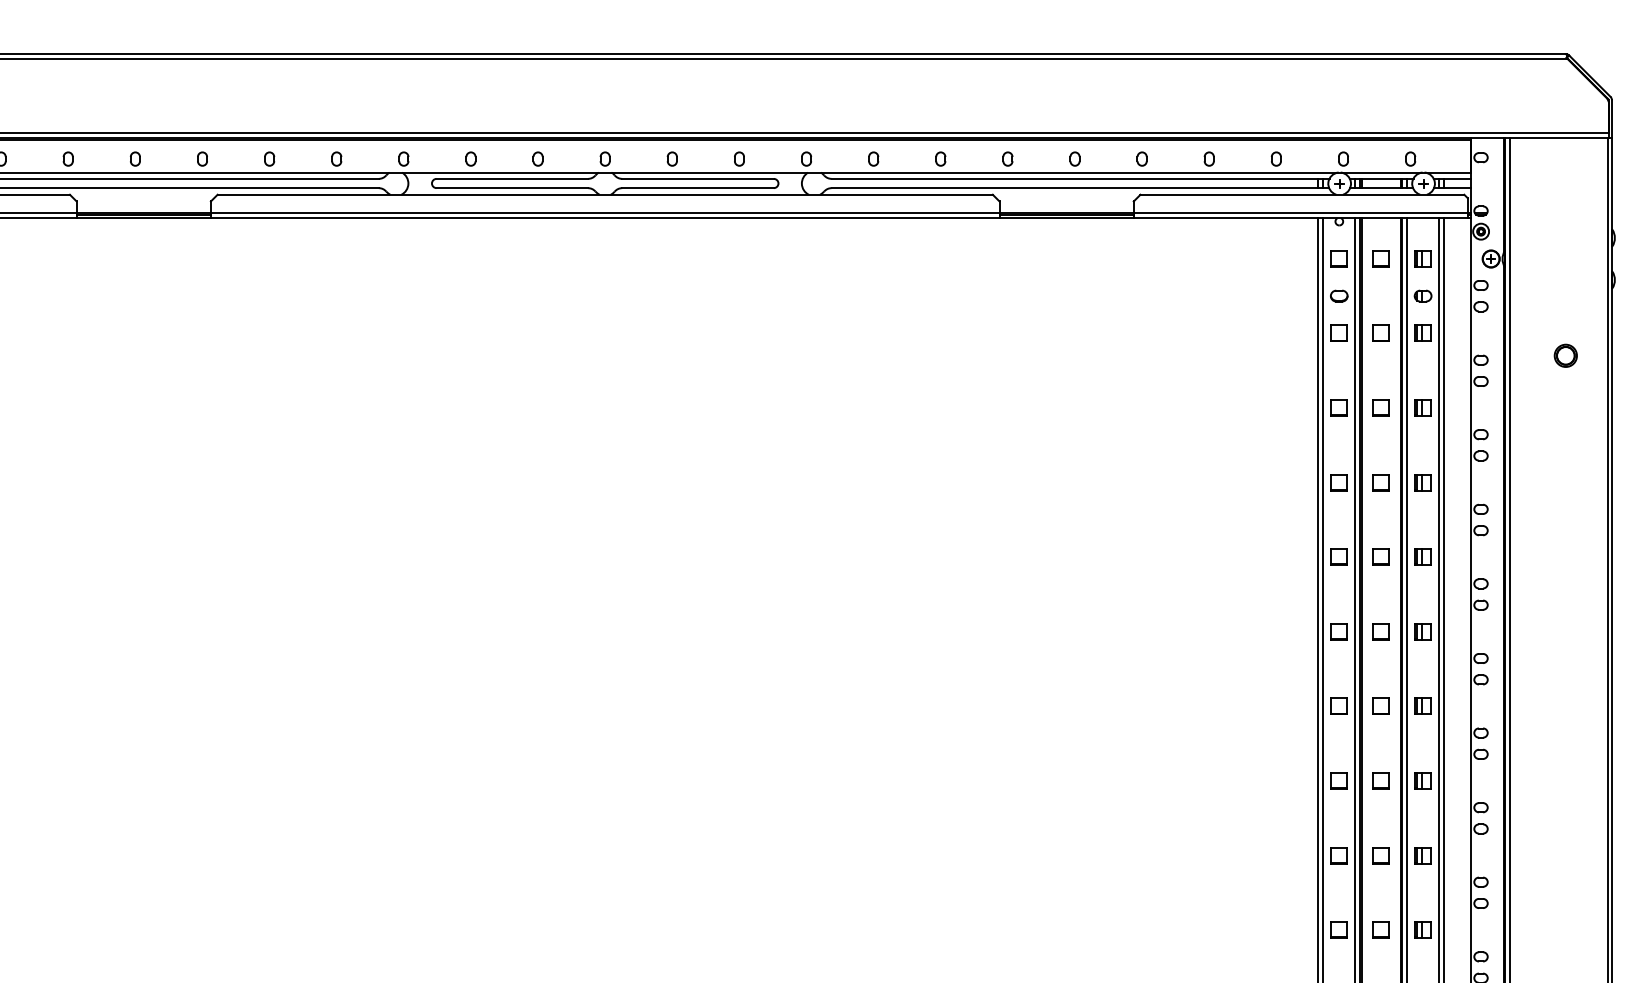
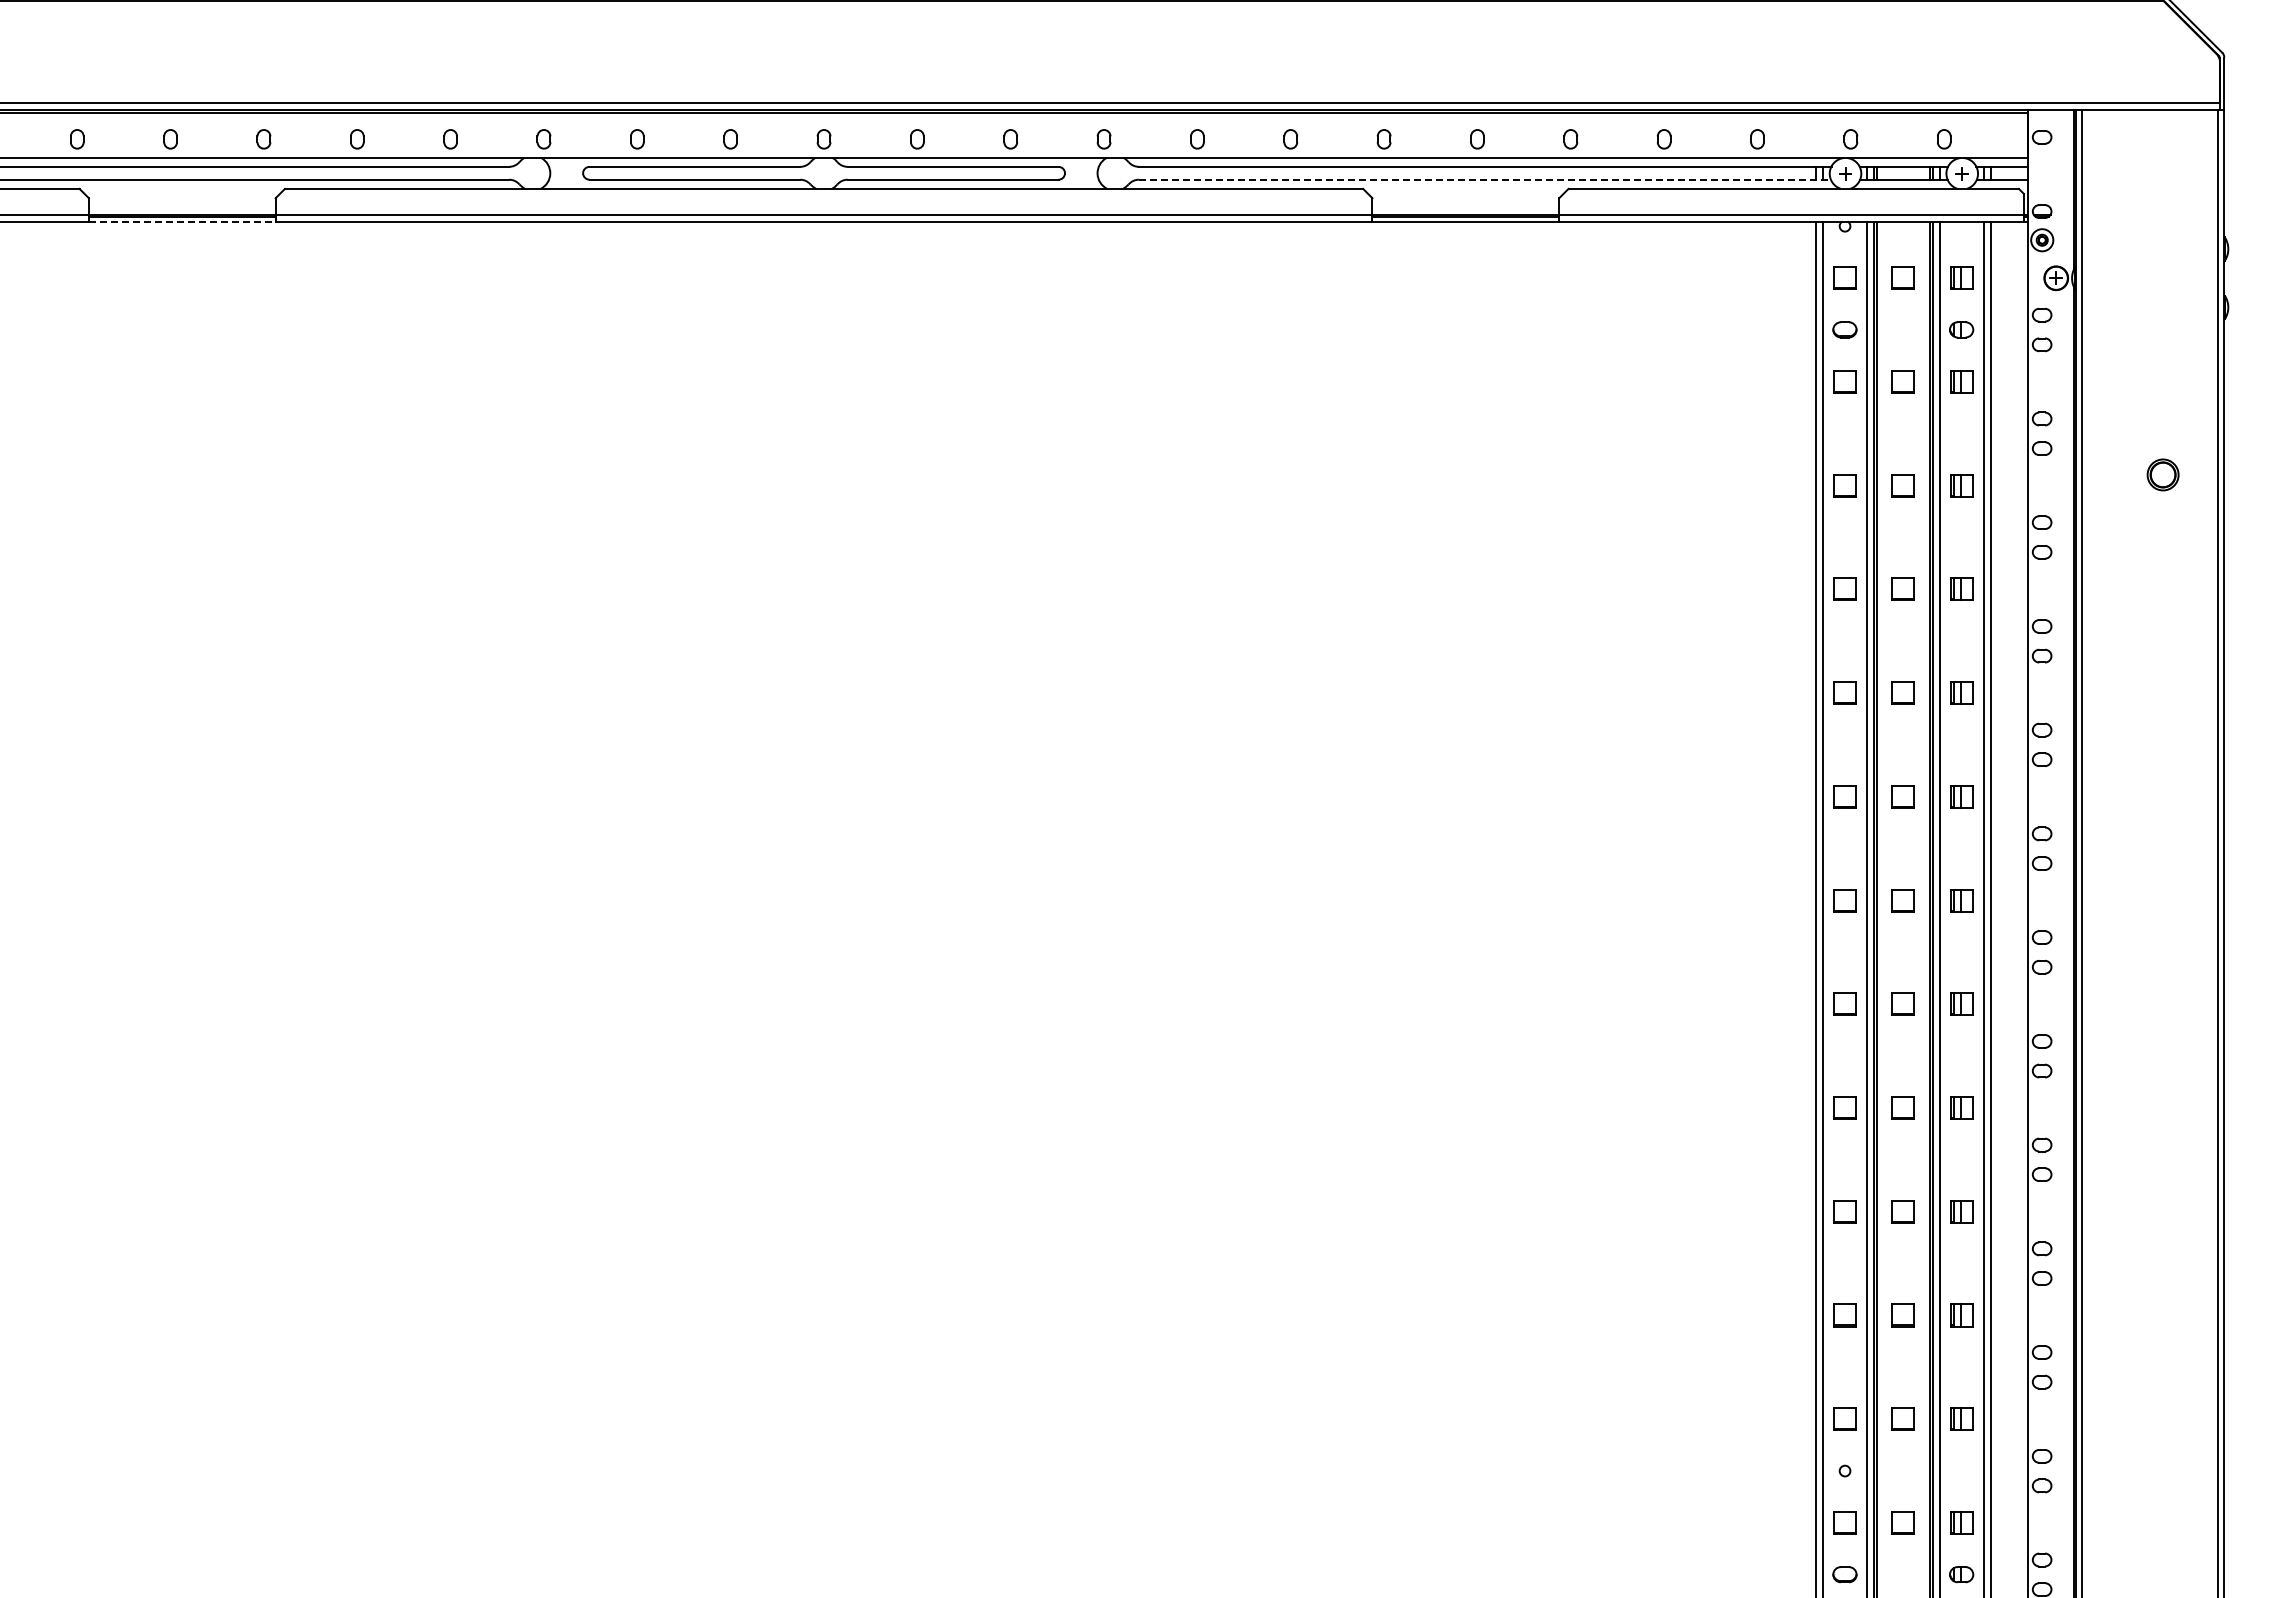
line: (1080, 187) -> (1484, 179), solid -> dashed
line: (143, 218) -> (182, 221), solid -> dashed
part: (1565, 355) -> (2162, 474), moved

